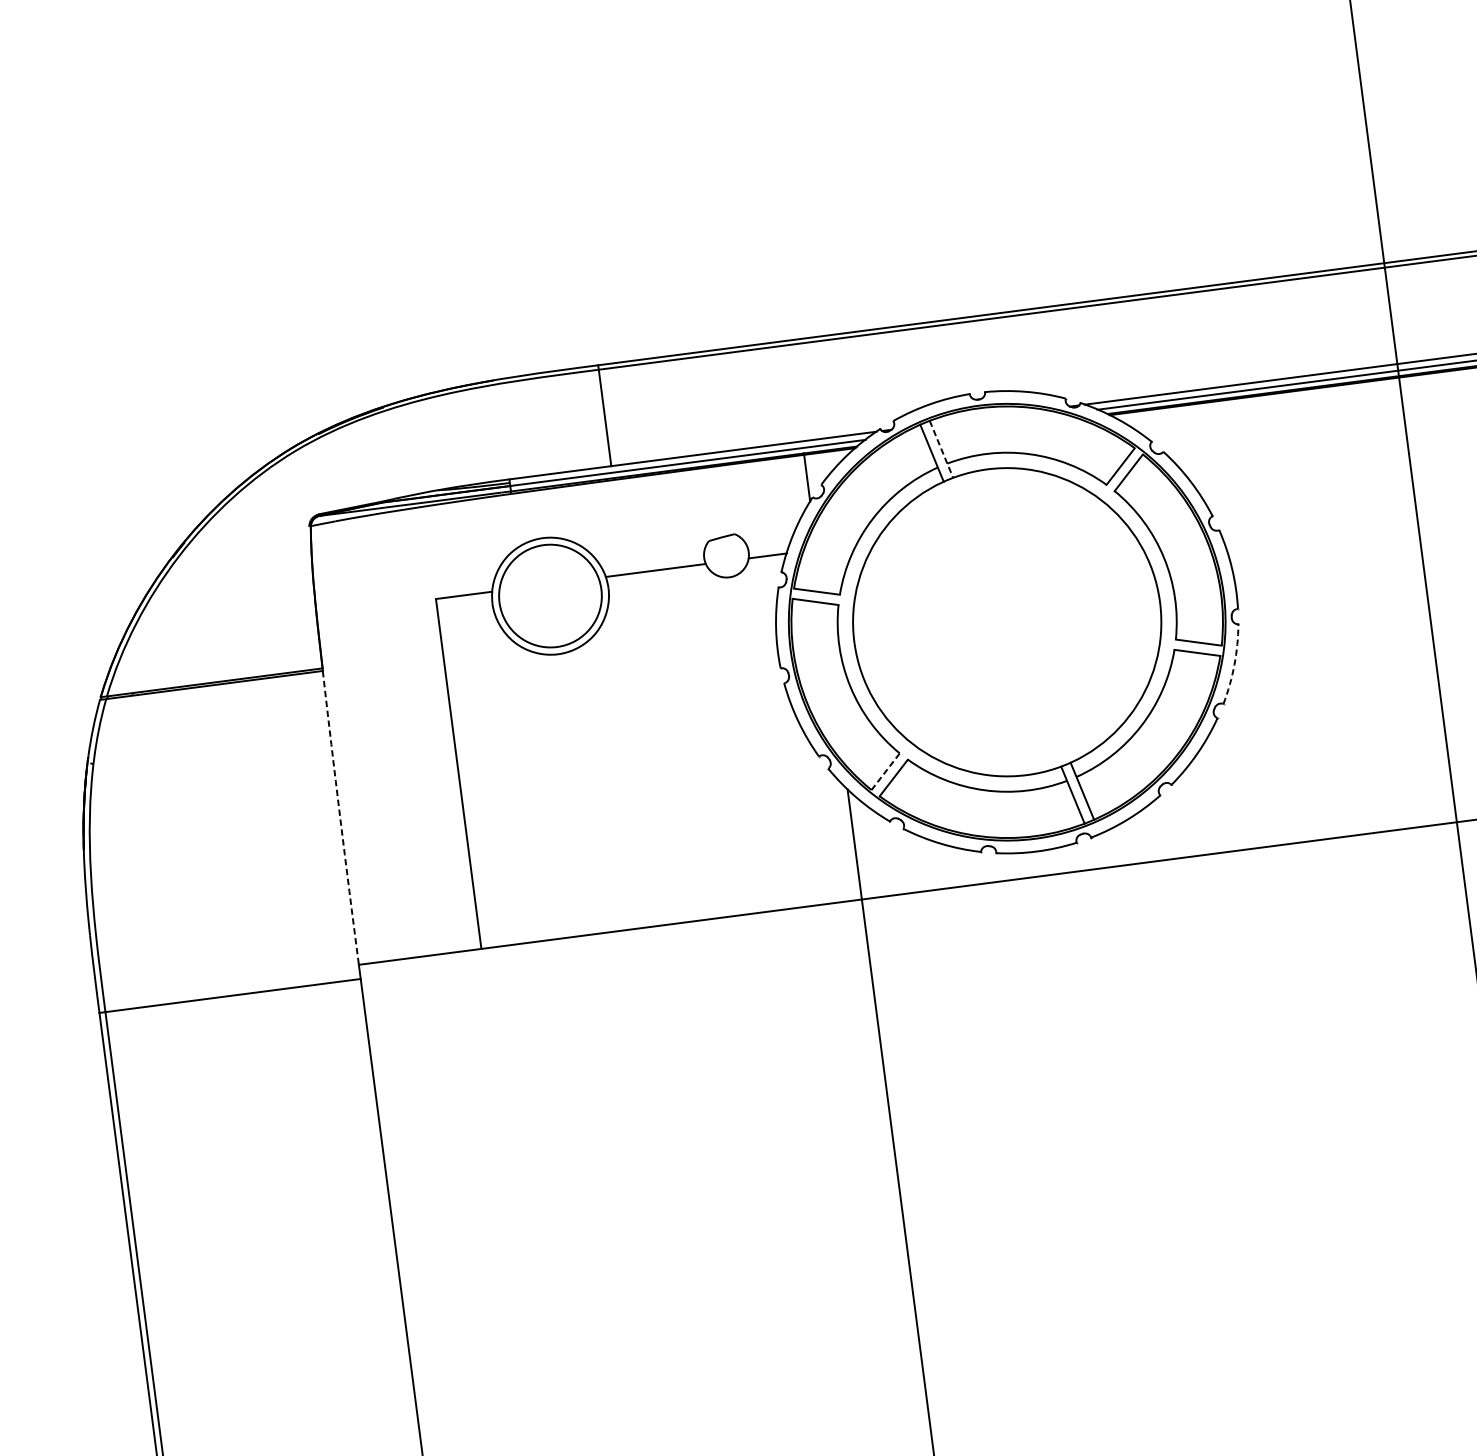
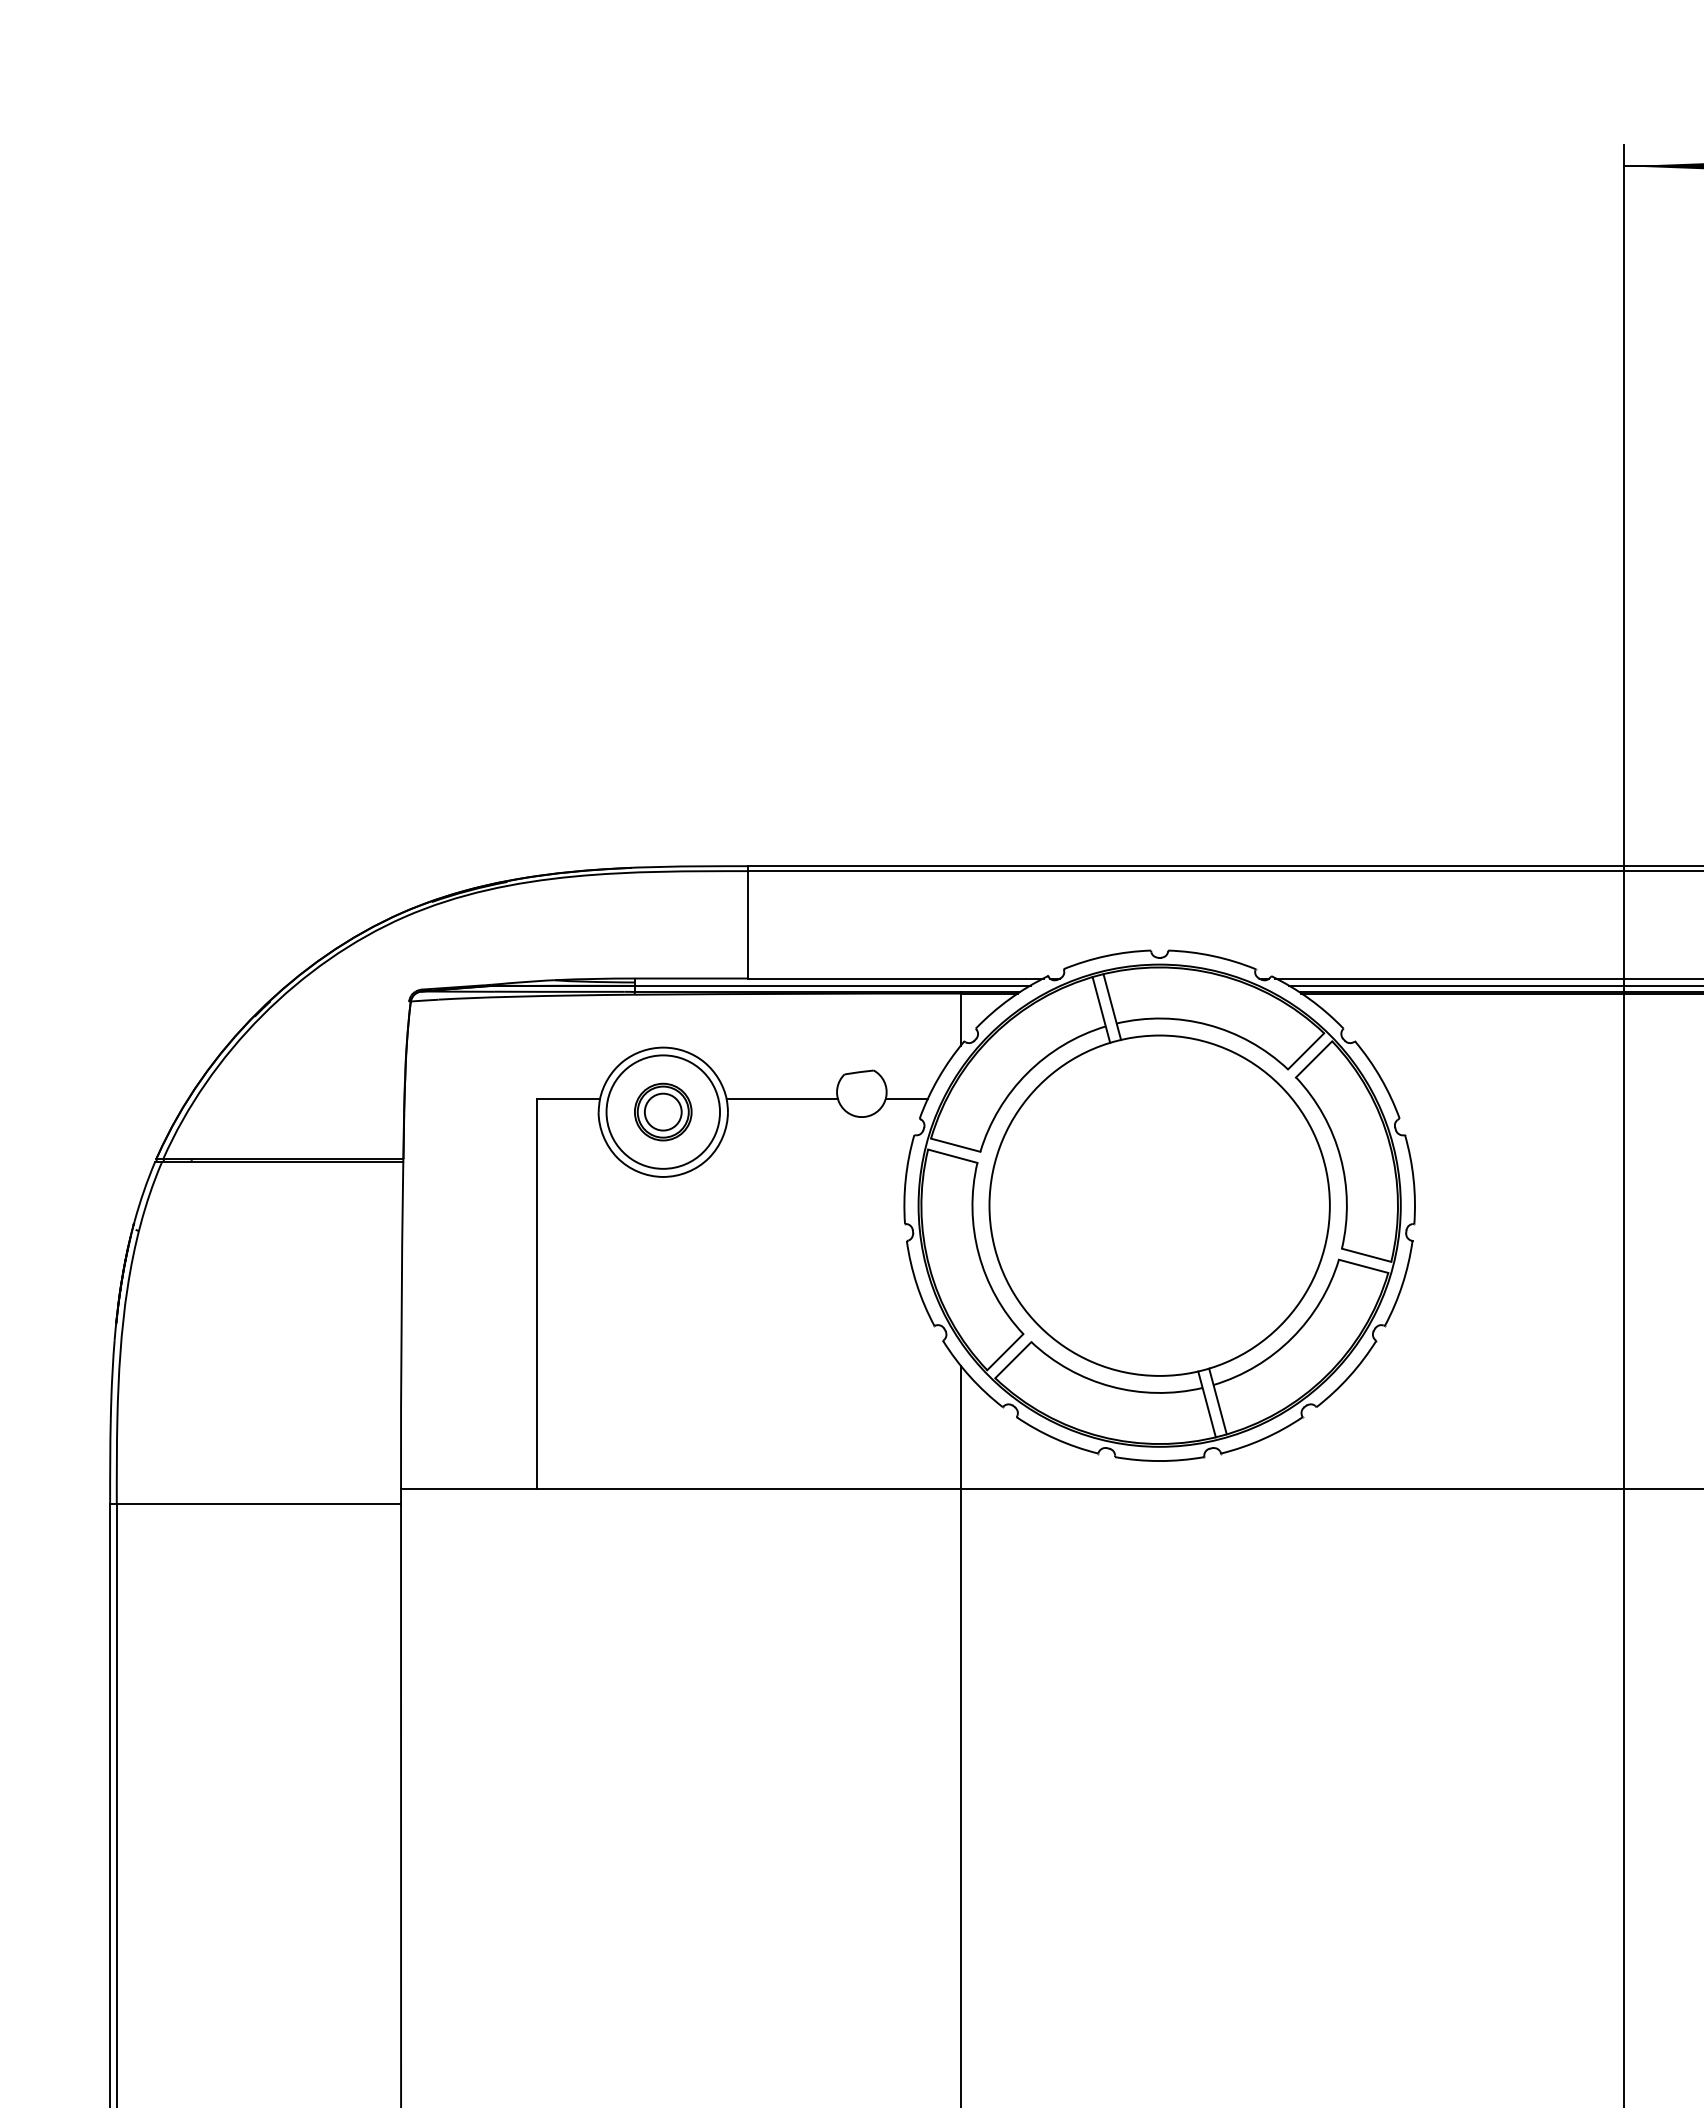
line: (941, 449) -> (1112, 1007), dashed -> solid
part: (550, 595) -> (663, 1111), added
arc: (1234, 664) -> (1402, 1284), dashed -> solid
line: (885, 772) -> (1005, 1352), dashed -> solid
arc: (340, 818) -> (401, 1325), dashed -> solid

